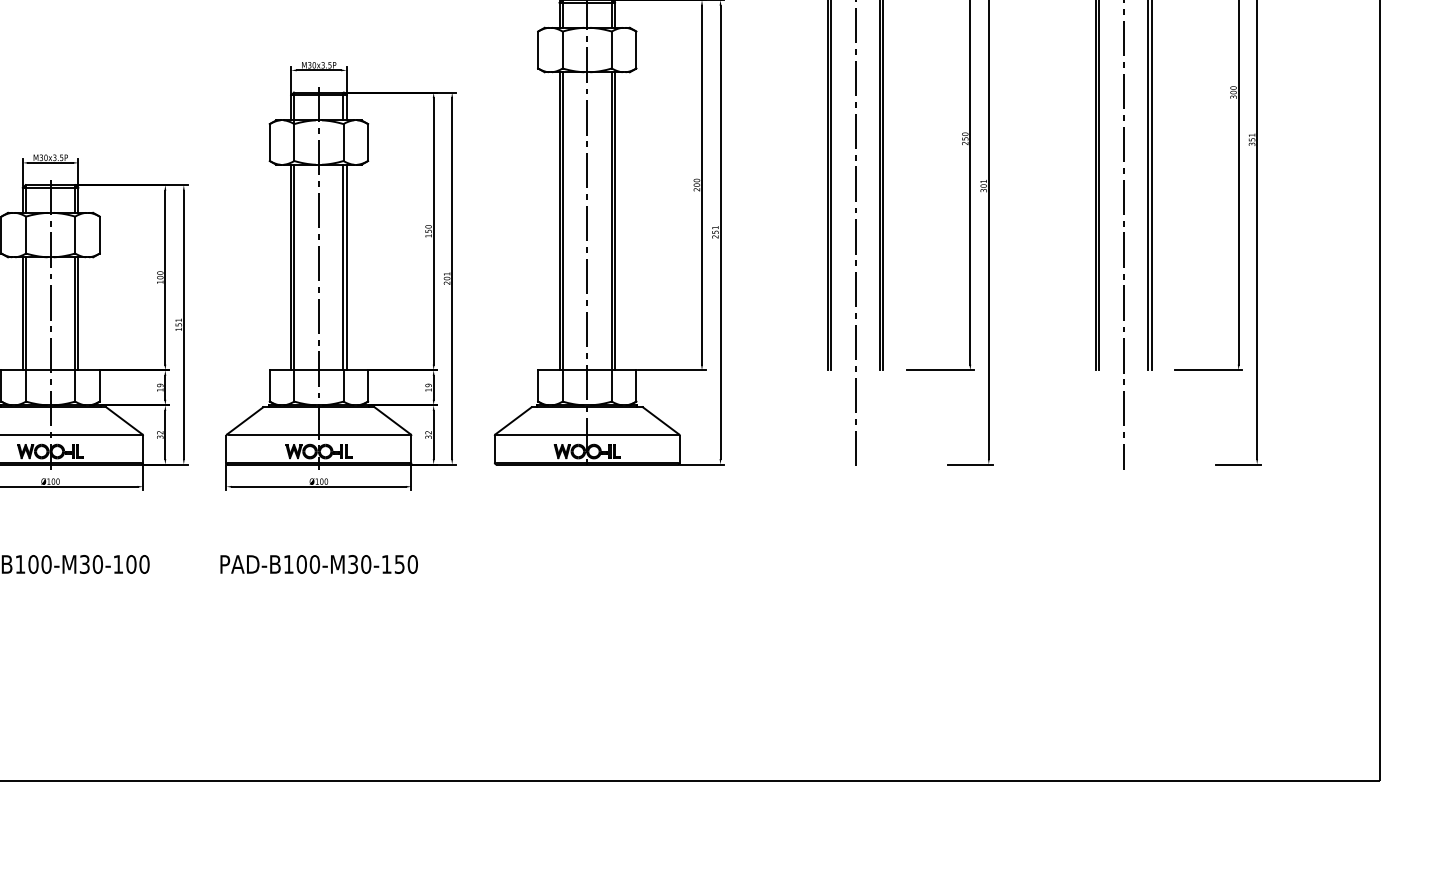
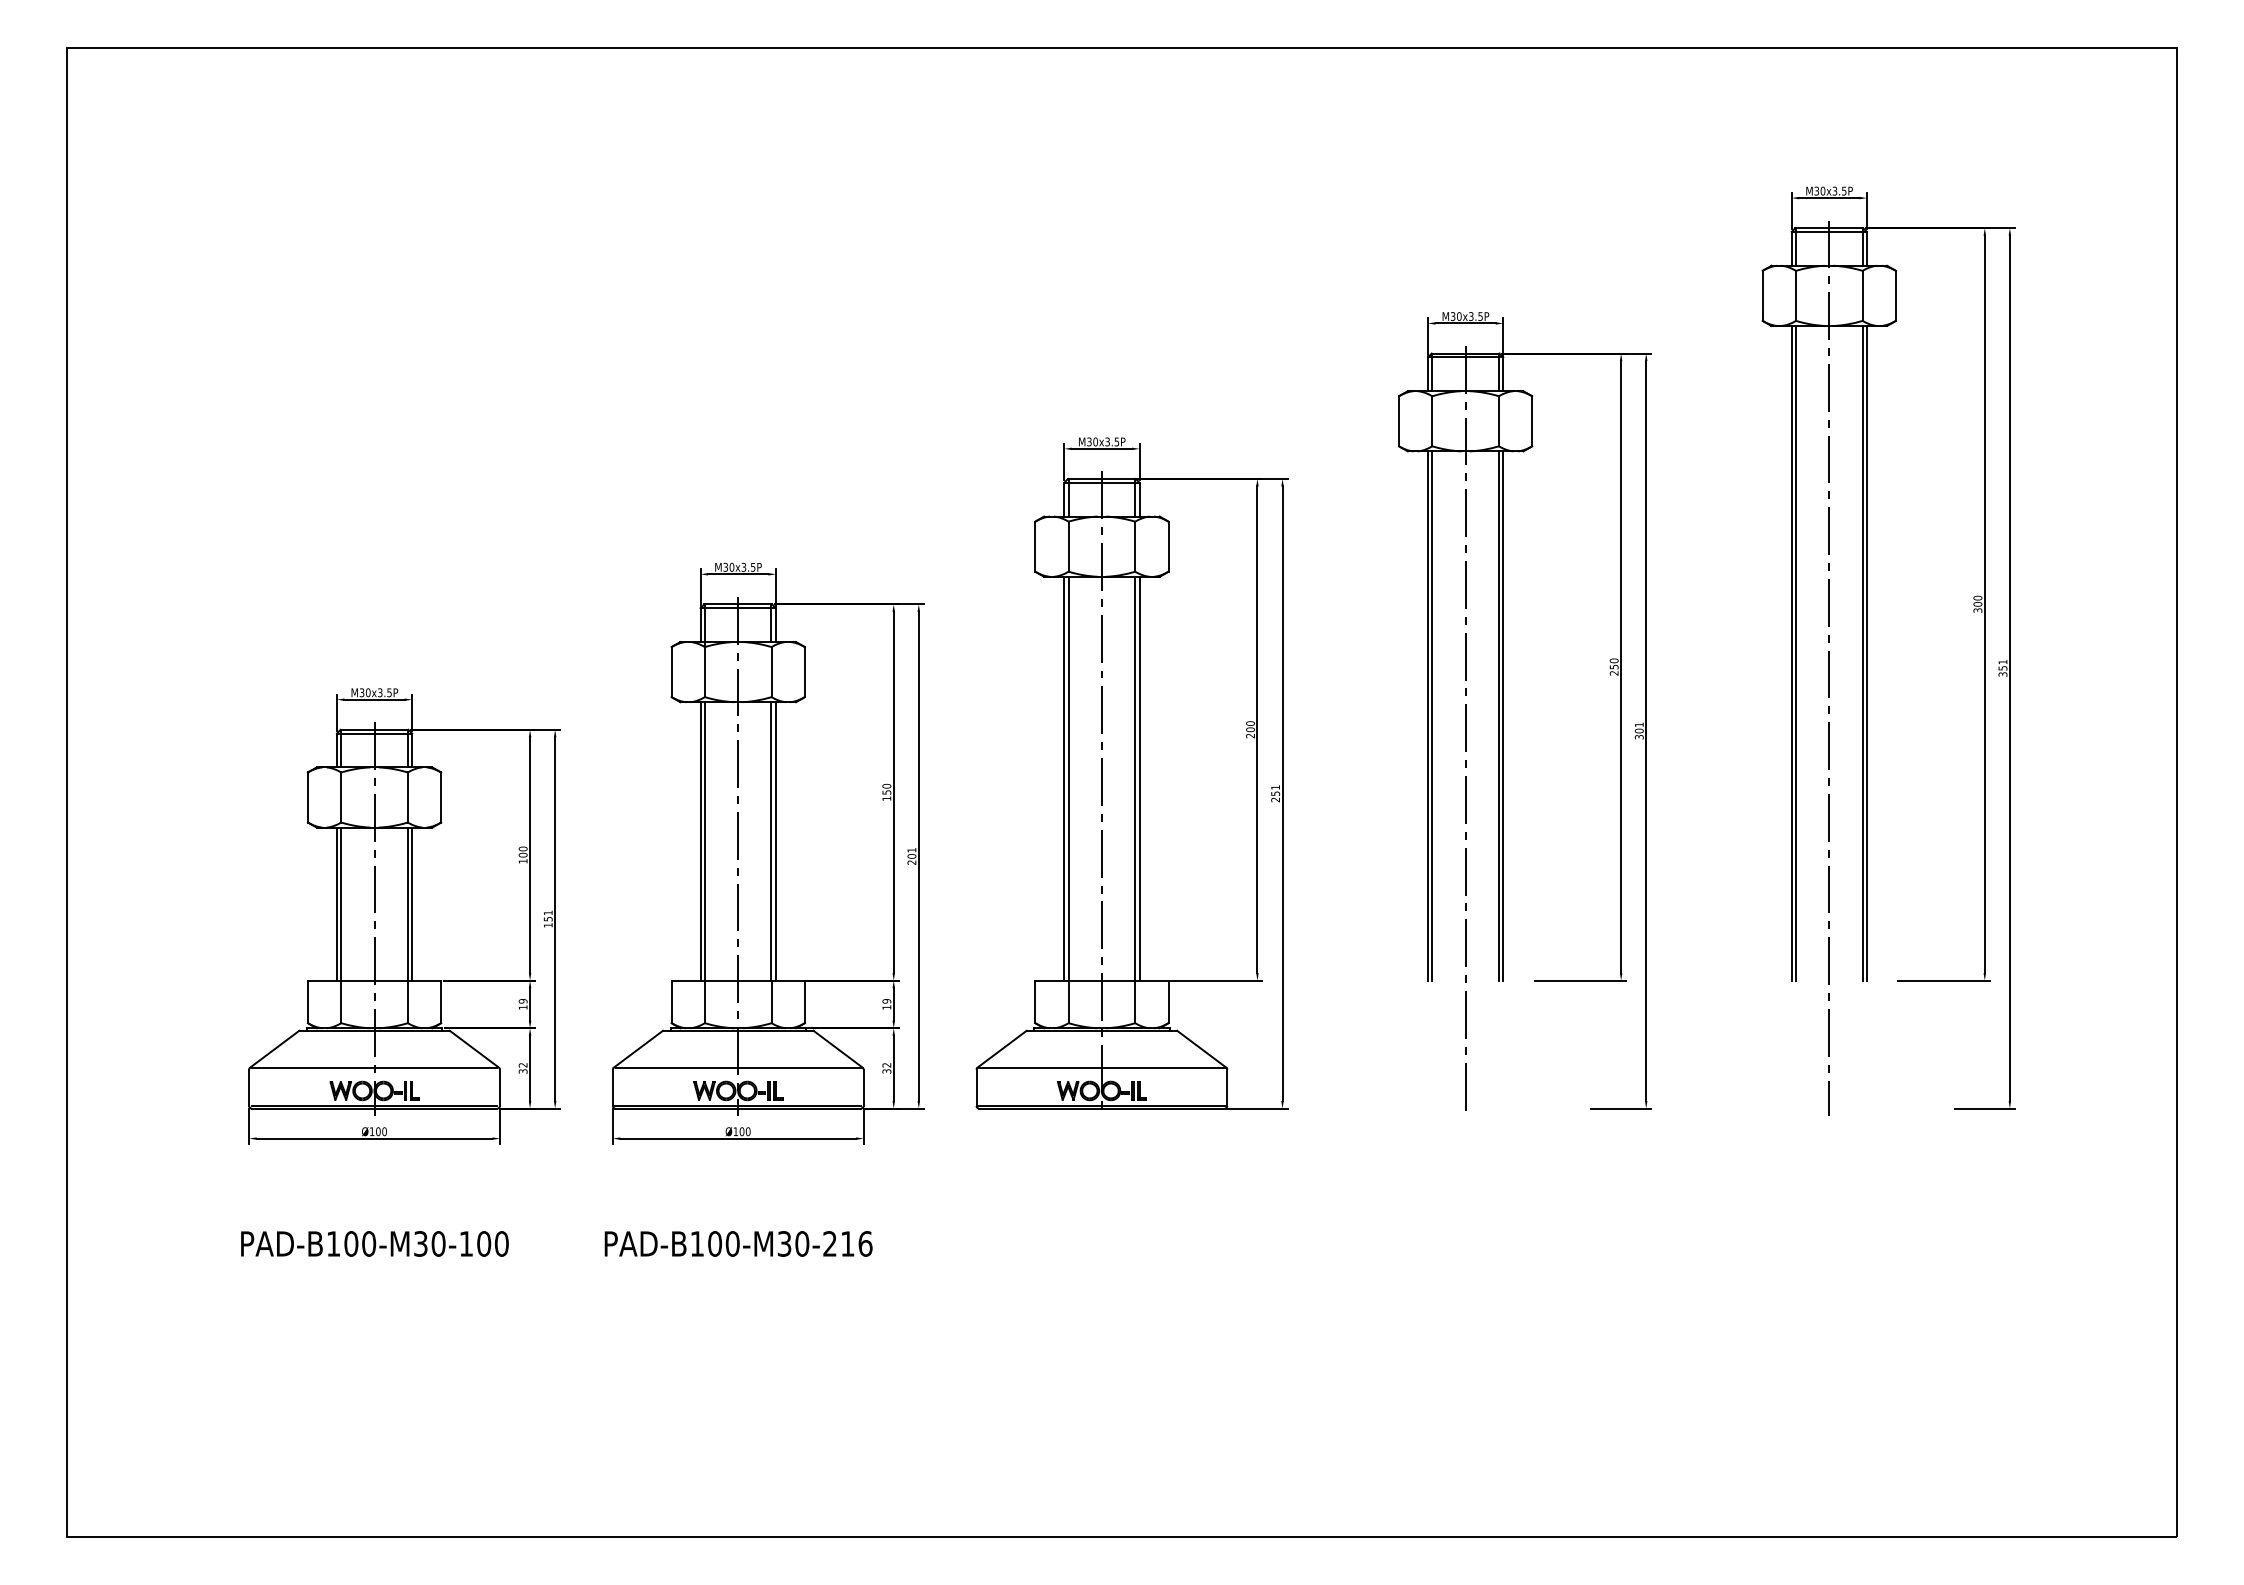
text: (399, 564) -> (847, 1243), PAD-B100-M30-150 -> PAD-B100-M30-216

